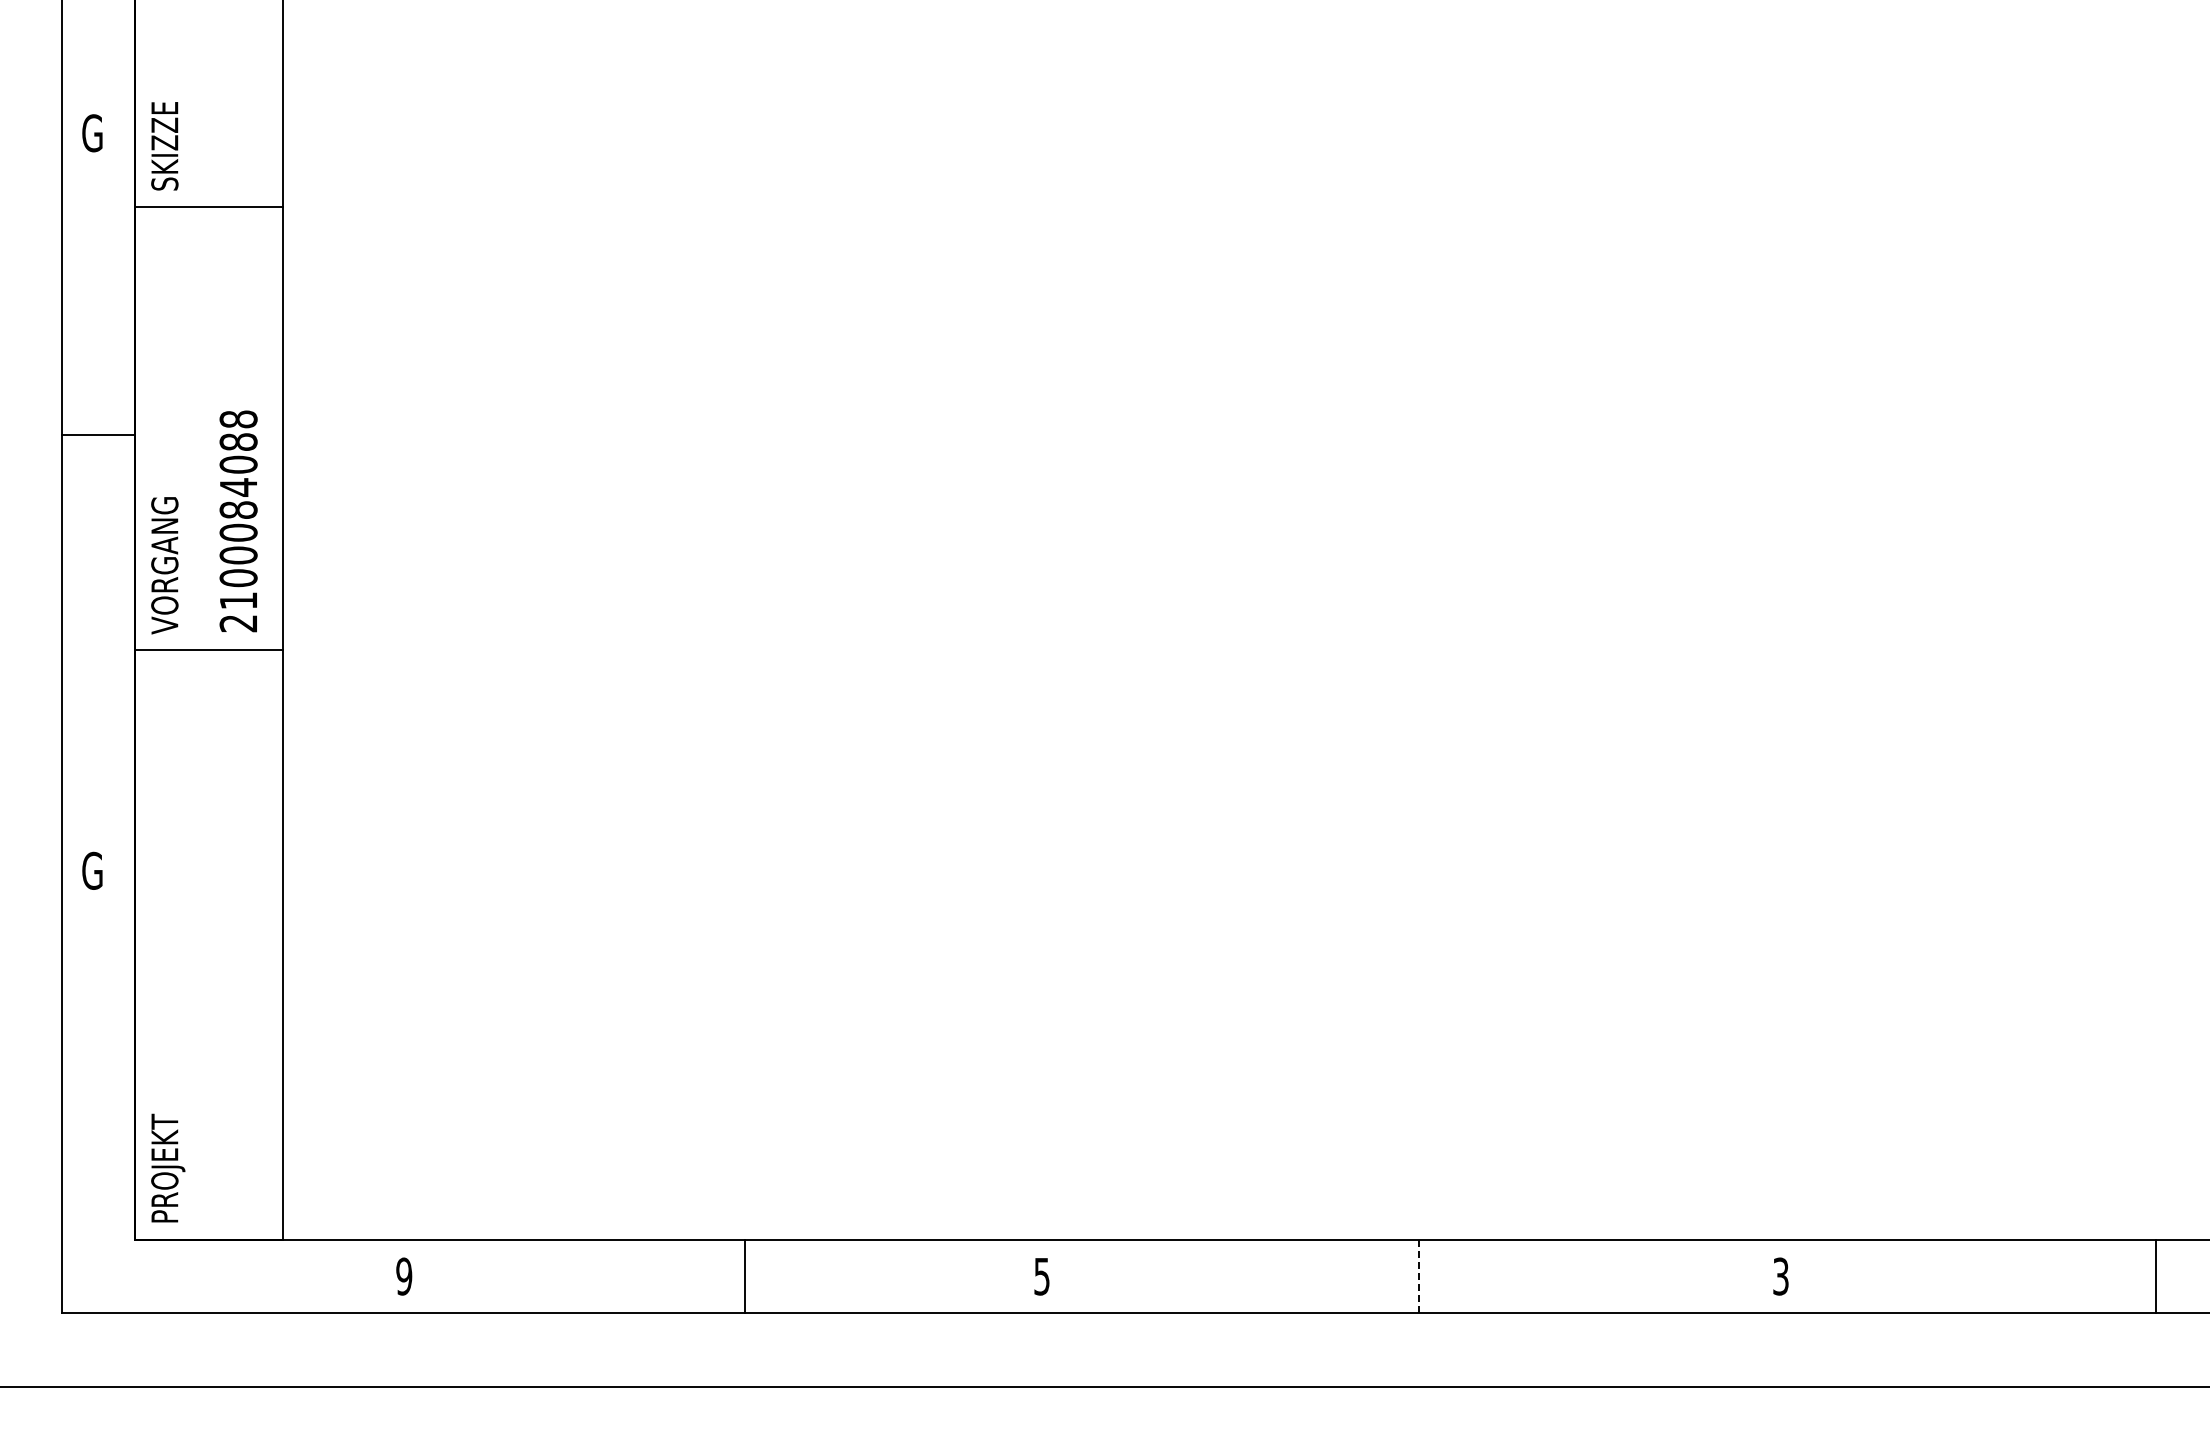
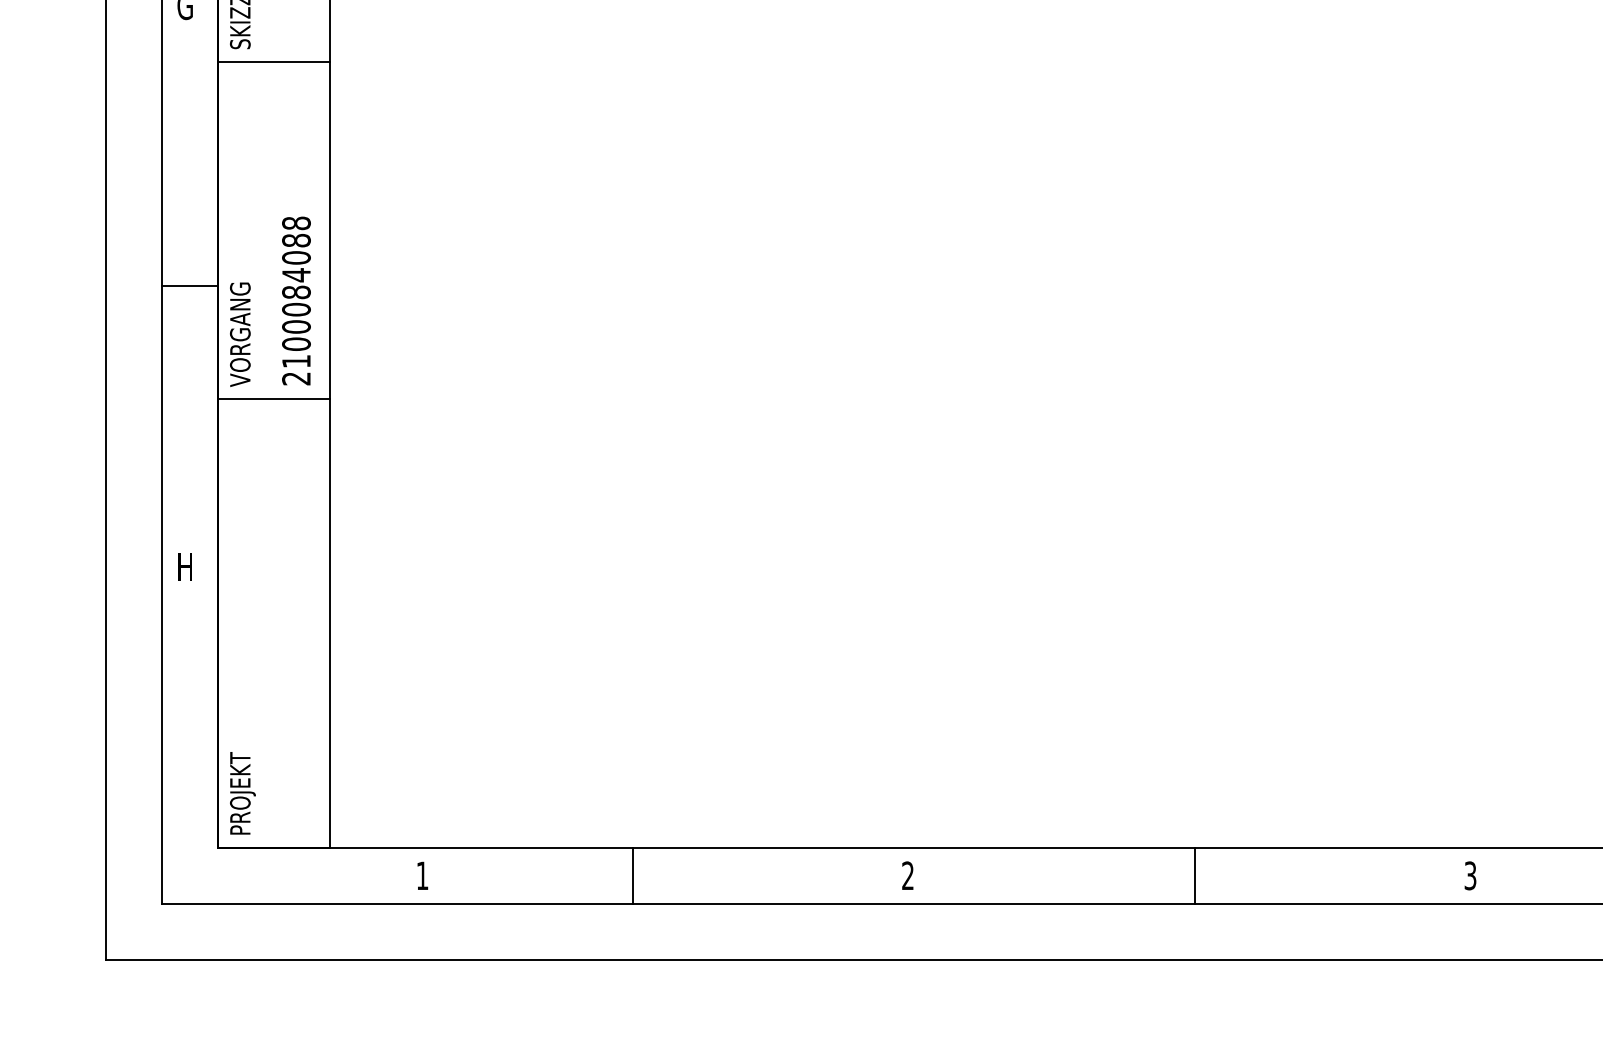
line: (98, 435) -> (189, 286), moved
text: (92, 870) -> (185, 566), G -> H
text: (404, 1276) -> (422, 875), 9 -> 1
line: (745, 1276) -> (633, 875), moved
text: (1041, 1276) -> (907, 875), 5 -> 2
line: (1418, 1276) -> (1194, 875), dashed -> solid

